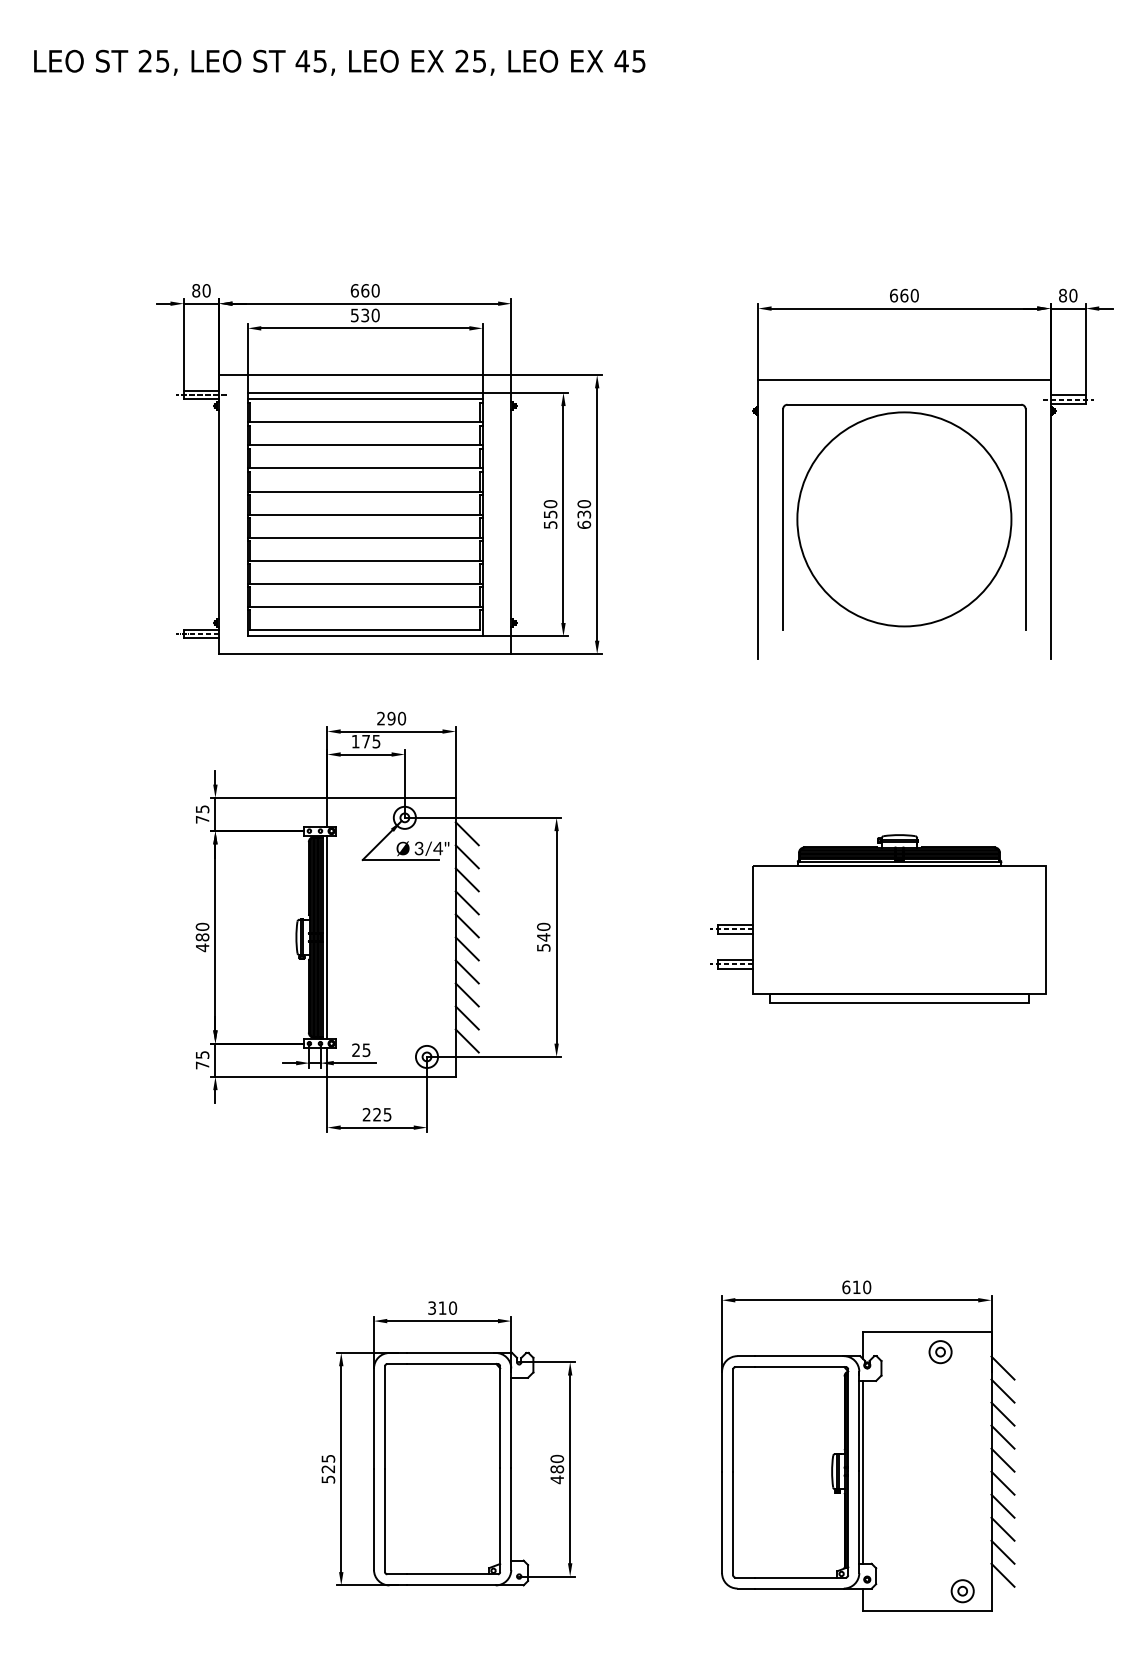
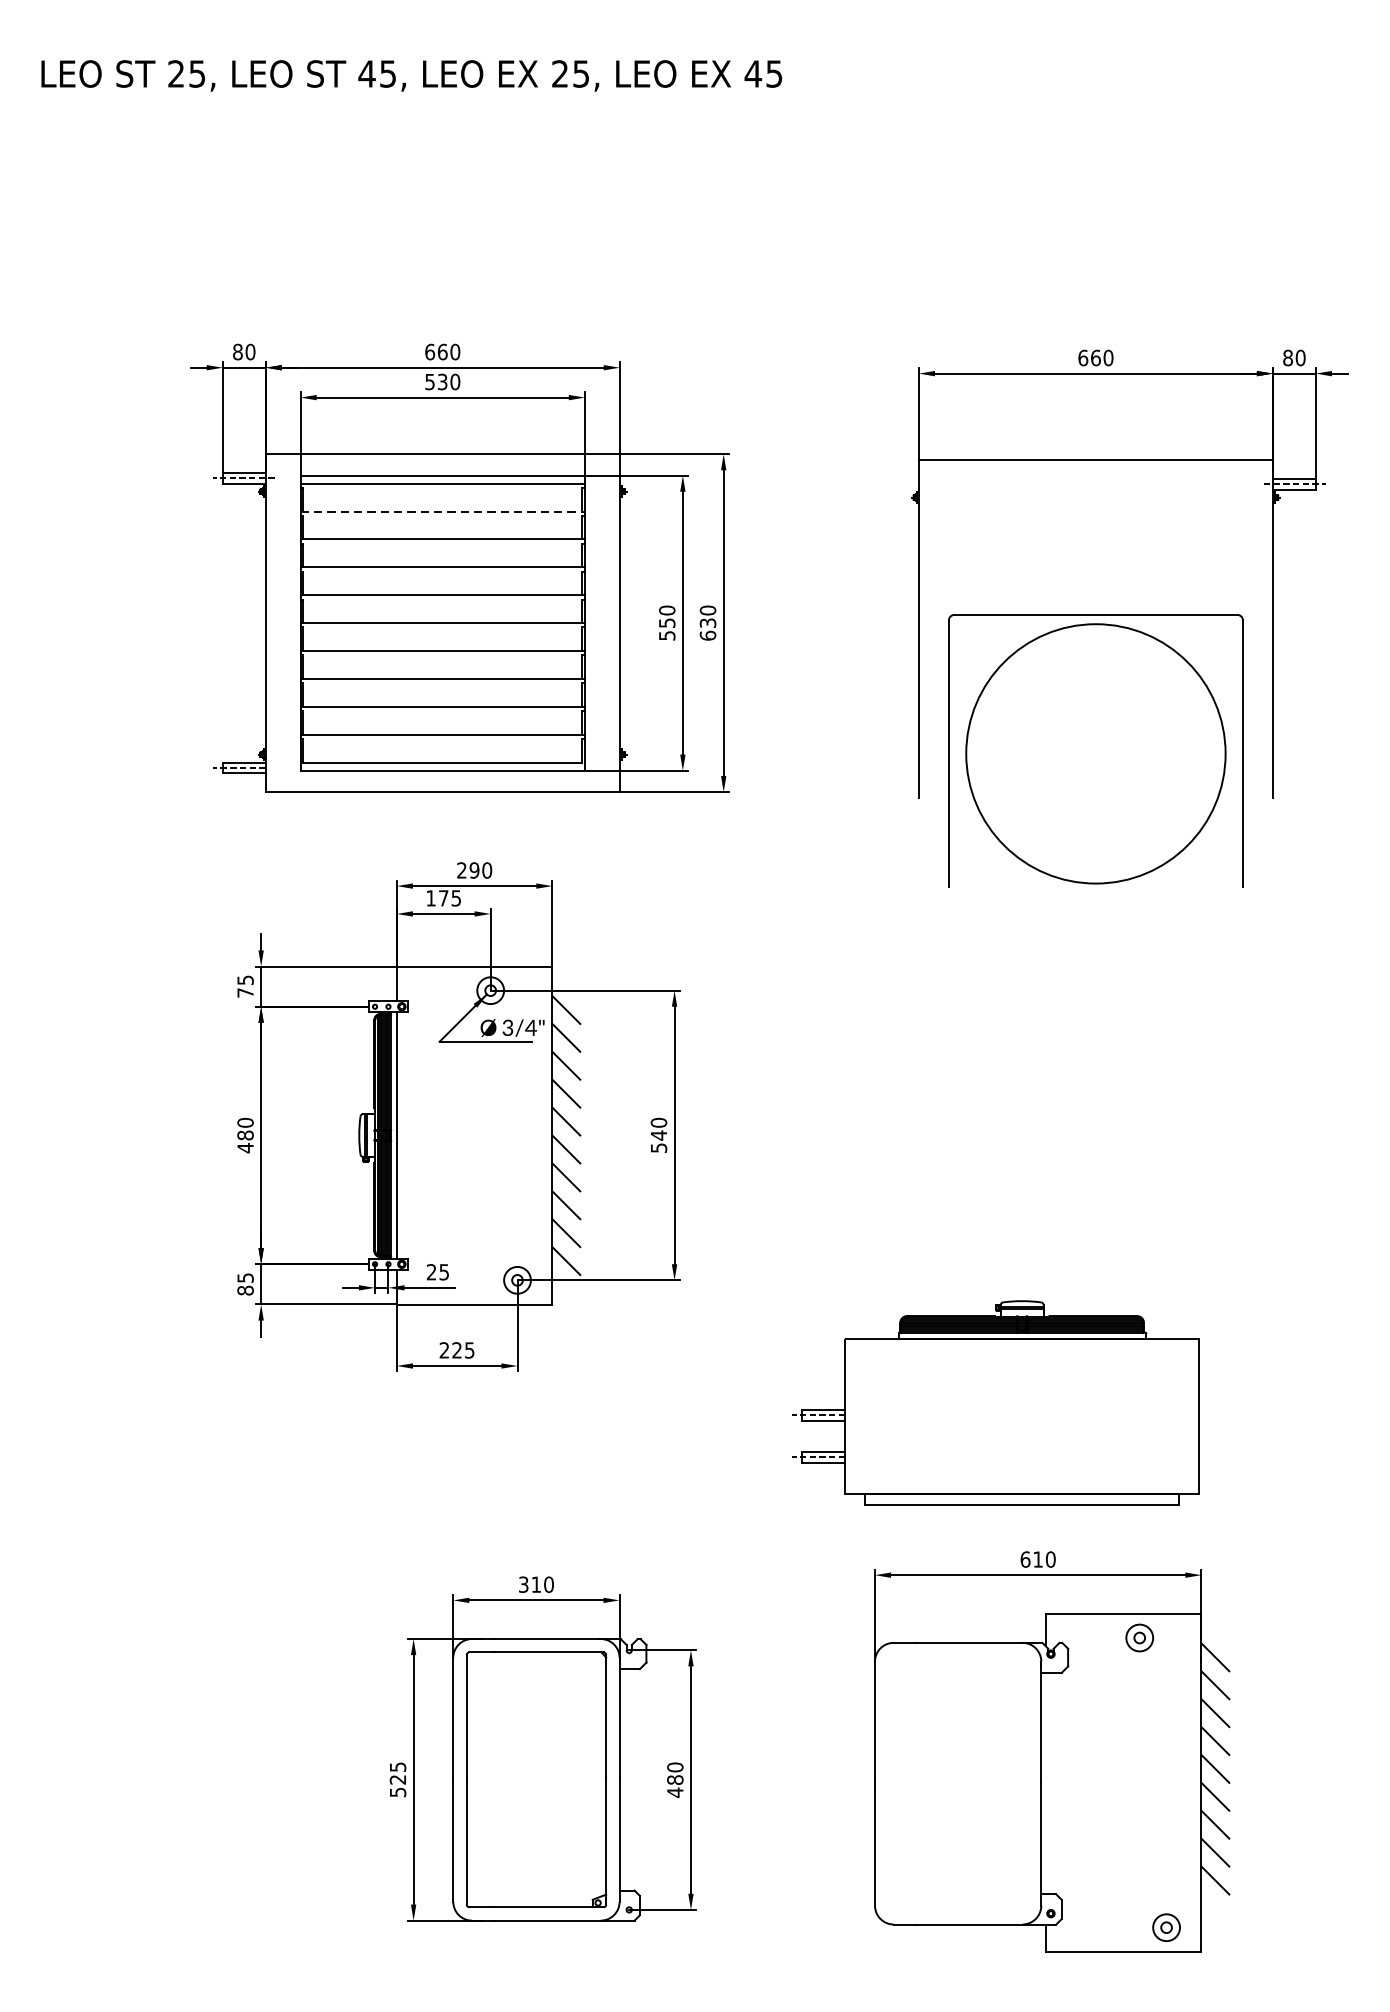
line: (365, 422) -> (442, 511), solid -> dashed
part: (904, 516) -> (1096, 750), moved
part: (878, 918) -> (996, 1402), moved
text: (202, 1065) -> (245, 1290), 75 -> 85
line: (863, 1471) -> (1046, 1782), removed
part: (790, 1472) -> (957, 1783), removed
line: (1002, 1574) -> (1214, 1907), removed

